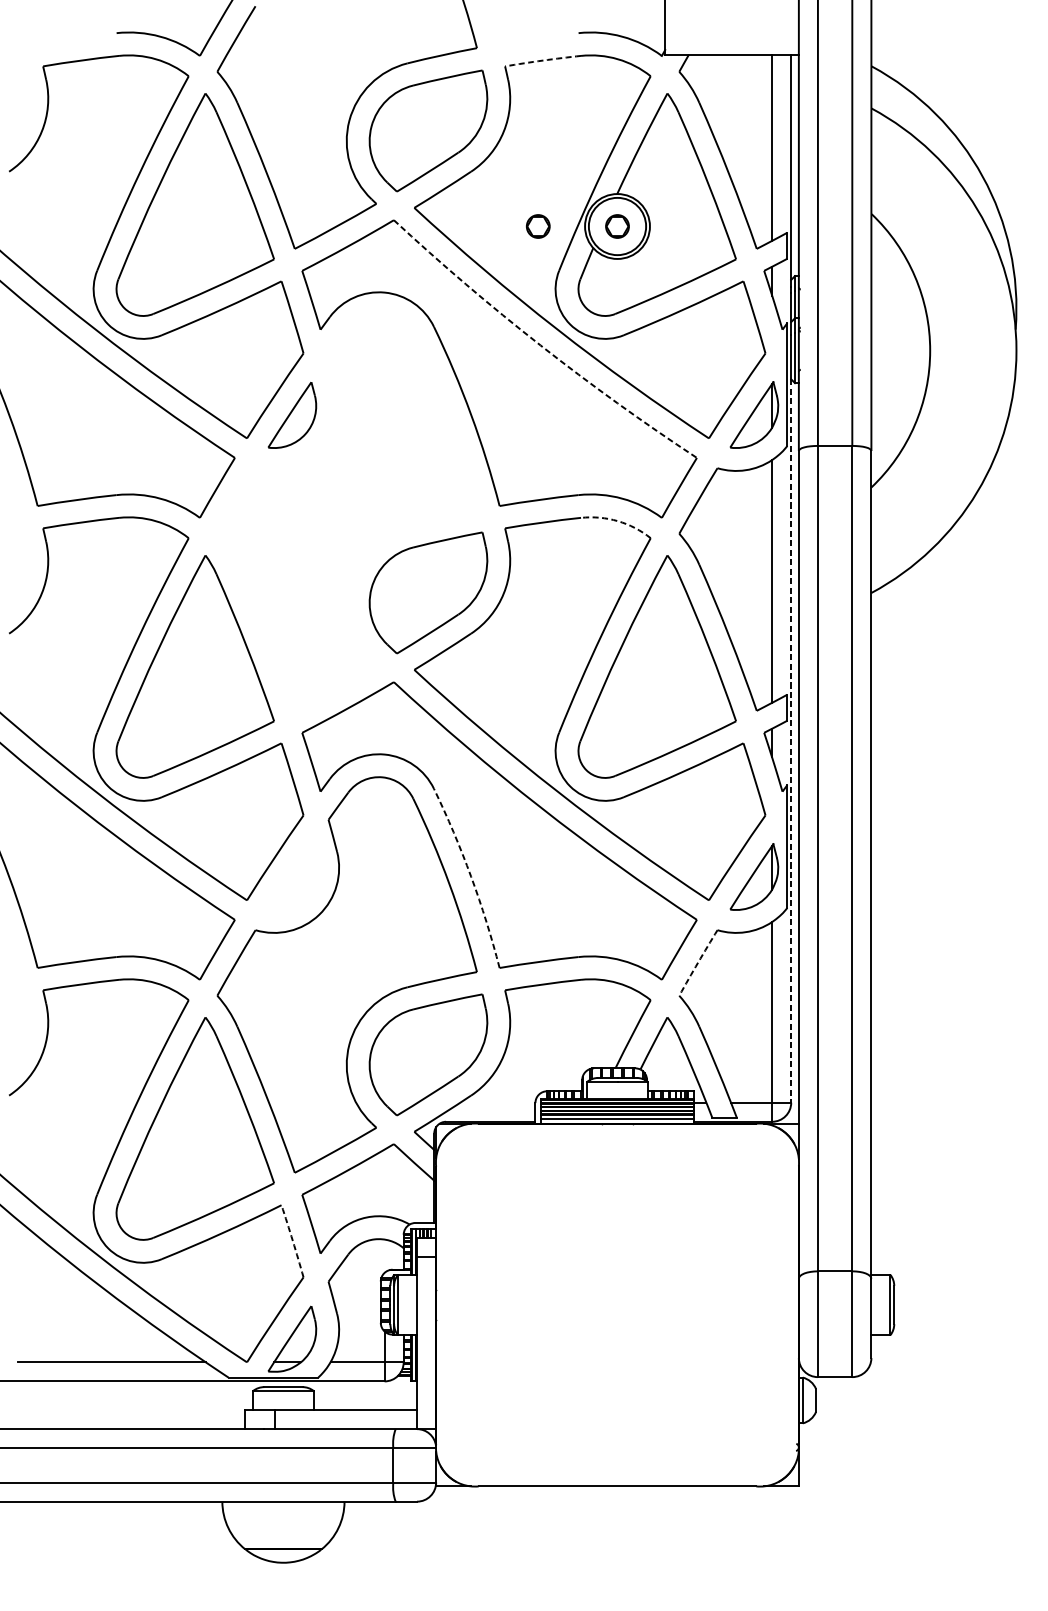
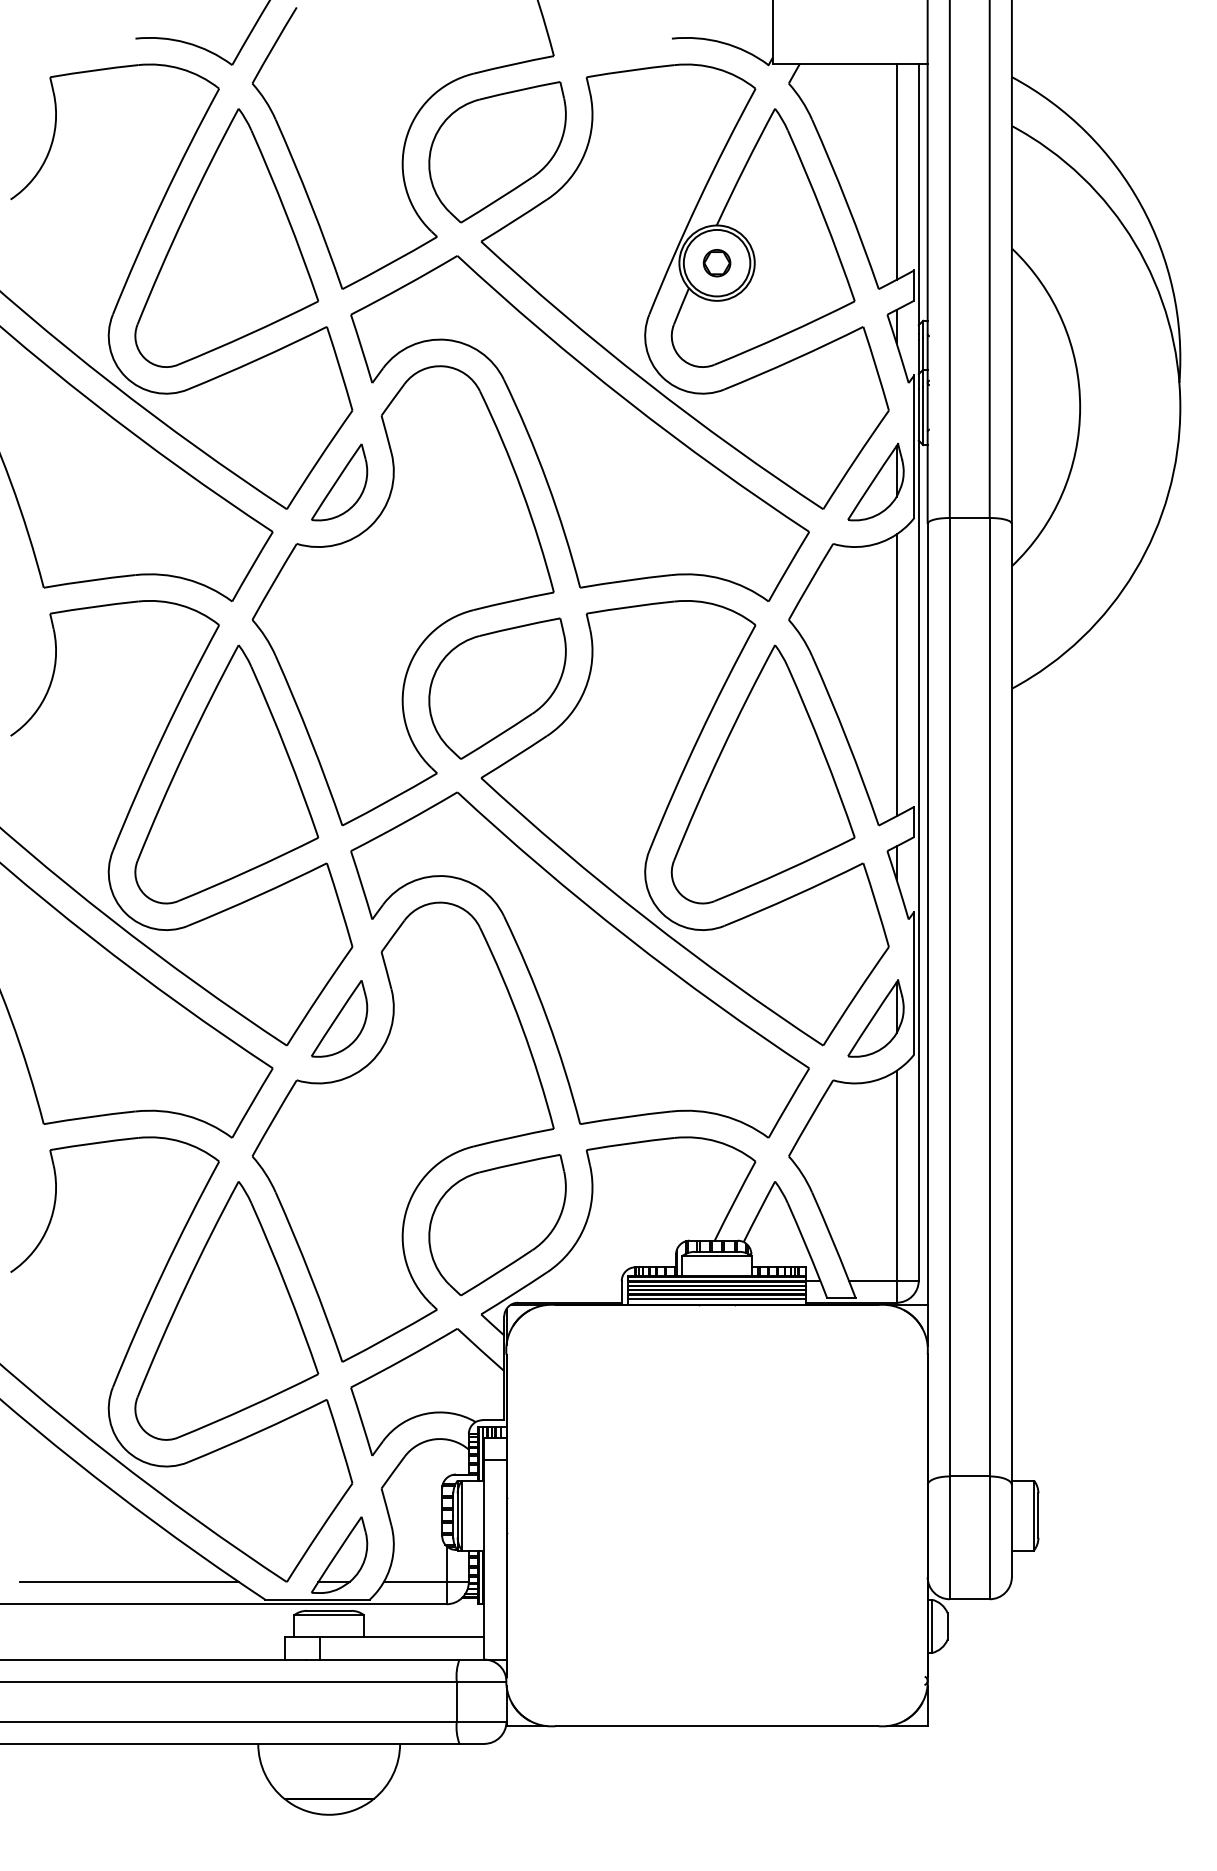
arc: (542, 60) -> (630, 70), dashed -> solid
part: (537, 226) -> (624, 263), removed
arc: (540, 345) -> (627, 401), dashed -> solid
part: (346, 512) -> (402, 595), added
arc: (617, 521) -> (717, 605), dashed -> solid
line: (790, 740) -> (918, 860), dashed -> solid
part: (292, 876) -> (339, 1018), added
arc: (471, 876) -> (547, 1018), dashed -> solid
arc: (697, 963) -> (810, 1118), dashed -> solid
arc: (293, 1241) -> (340, 1441), dashed -> solid

